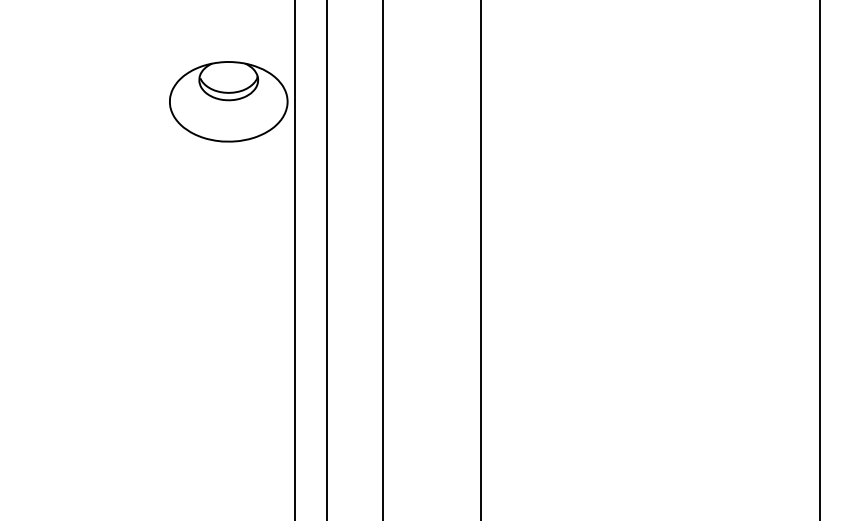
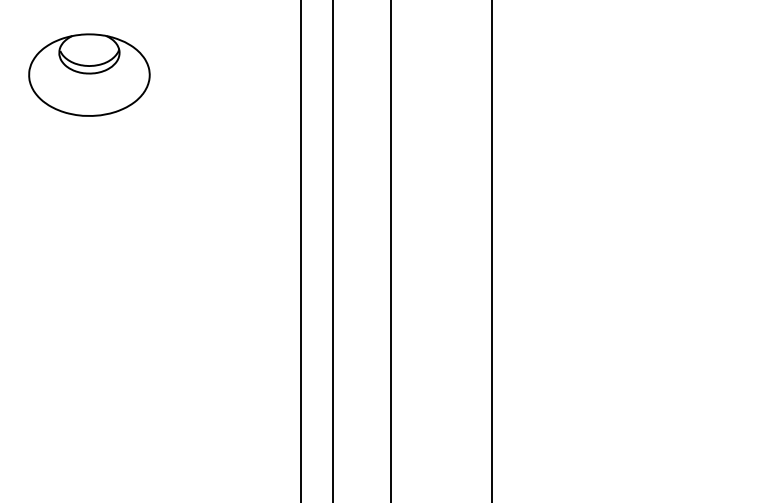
part: (228, 101) -> (89, 74), moved

